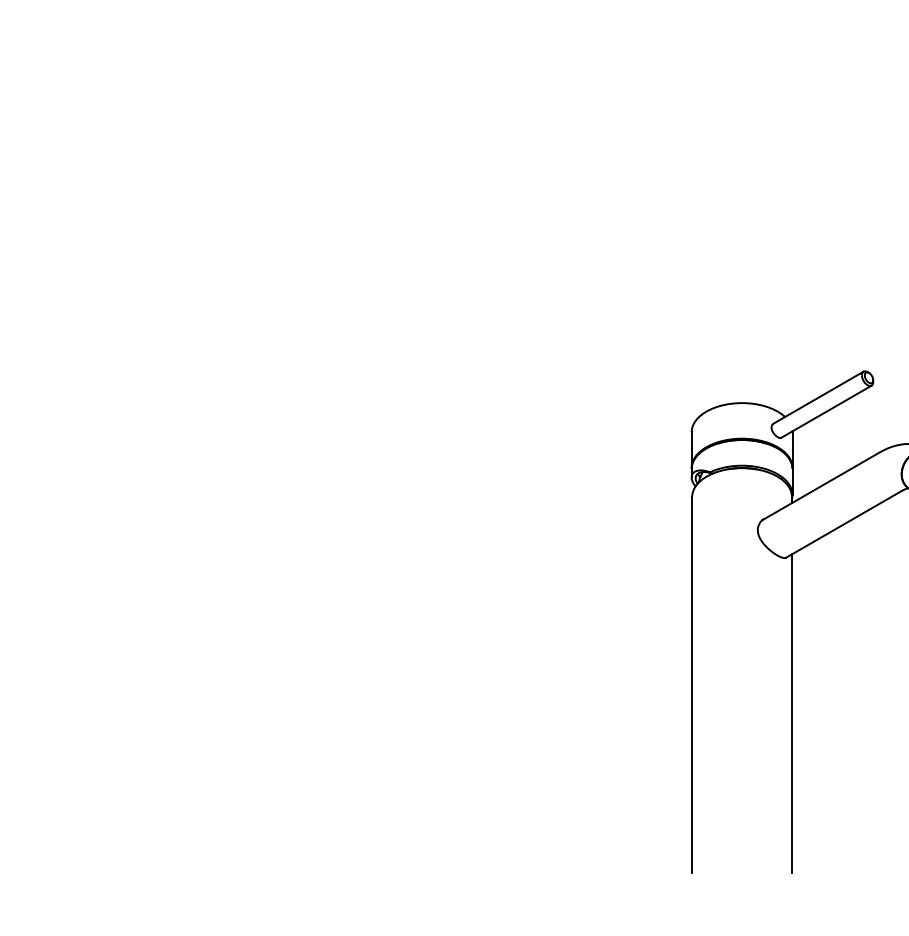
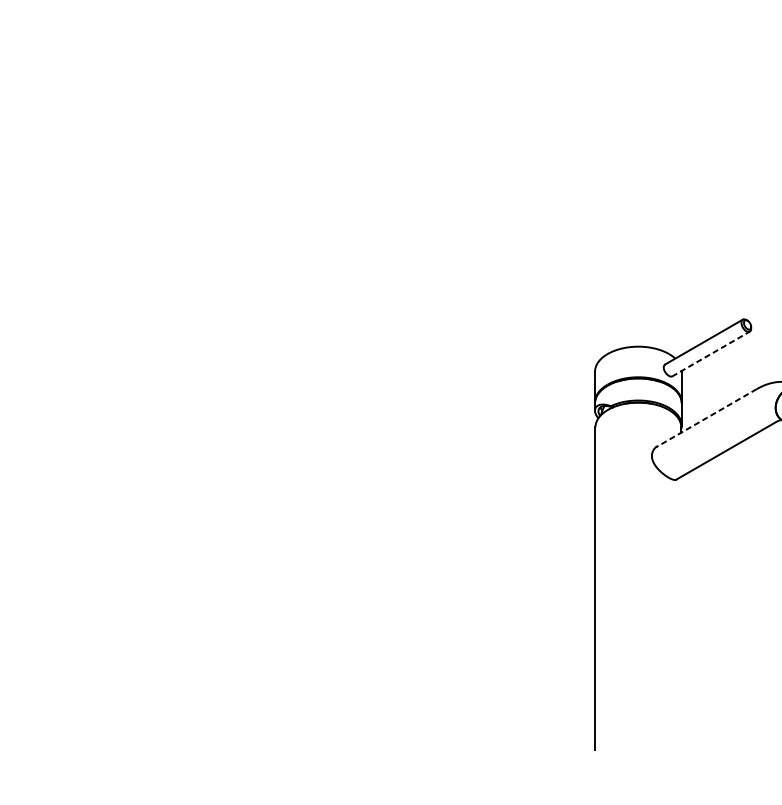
line: (826, 411) -> (710, 353), solid -> dashed
line: (821, 486) -> (706, 418), solid -> dashed
line: (792, 713) -> (681, 613), removed

